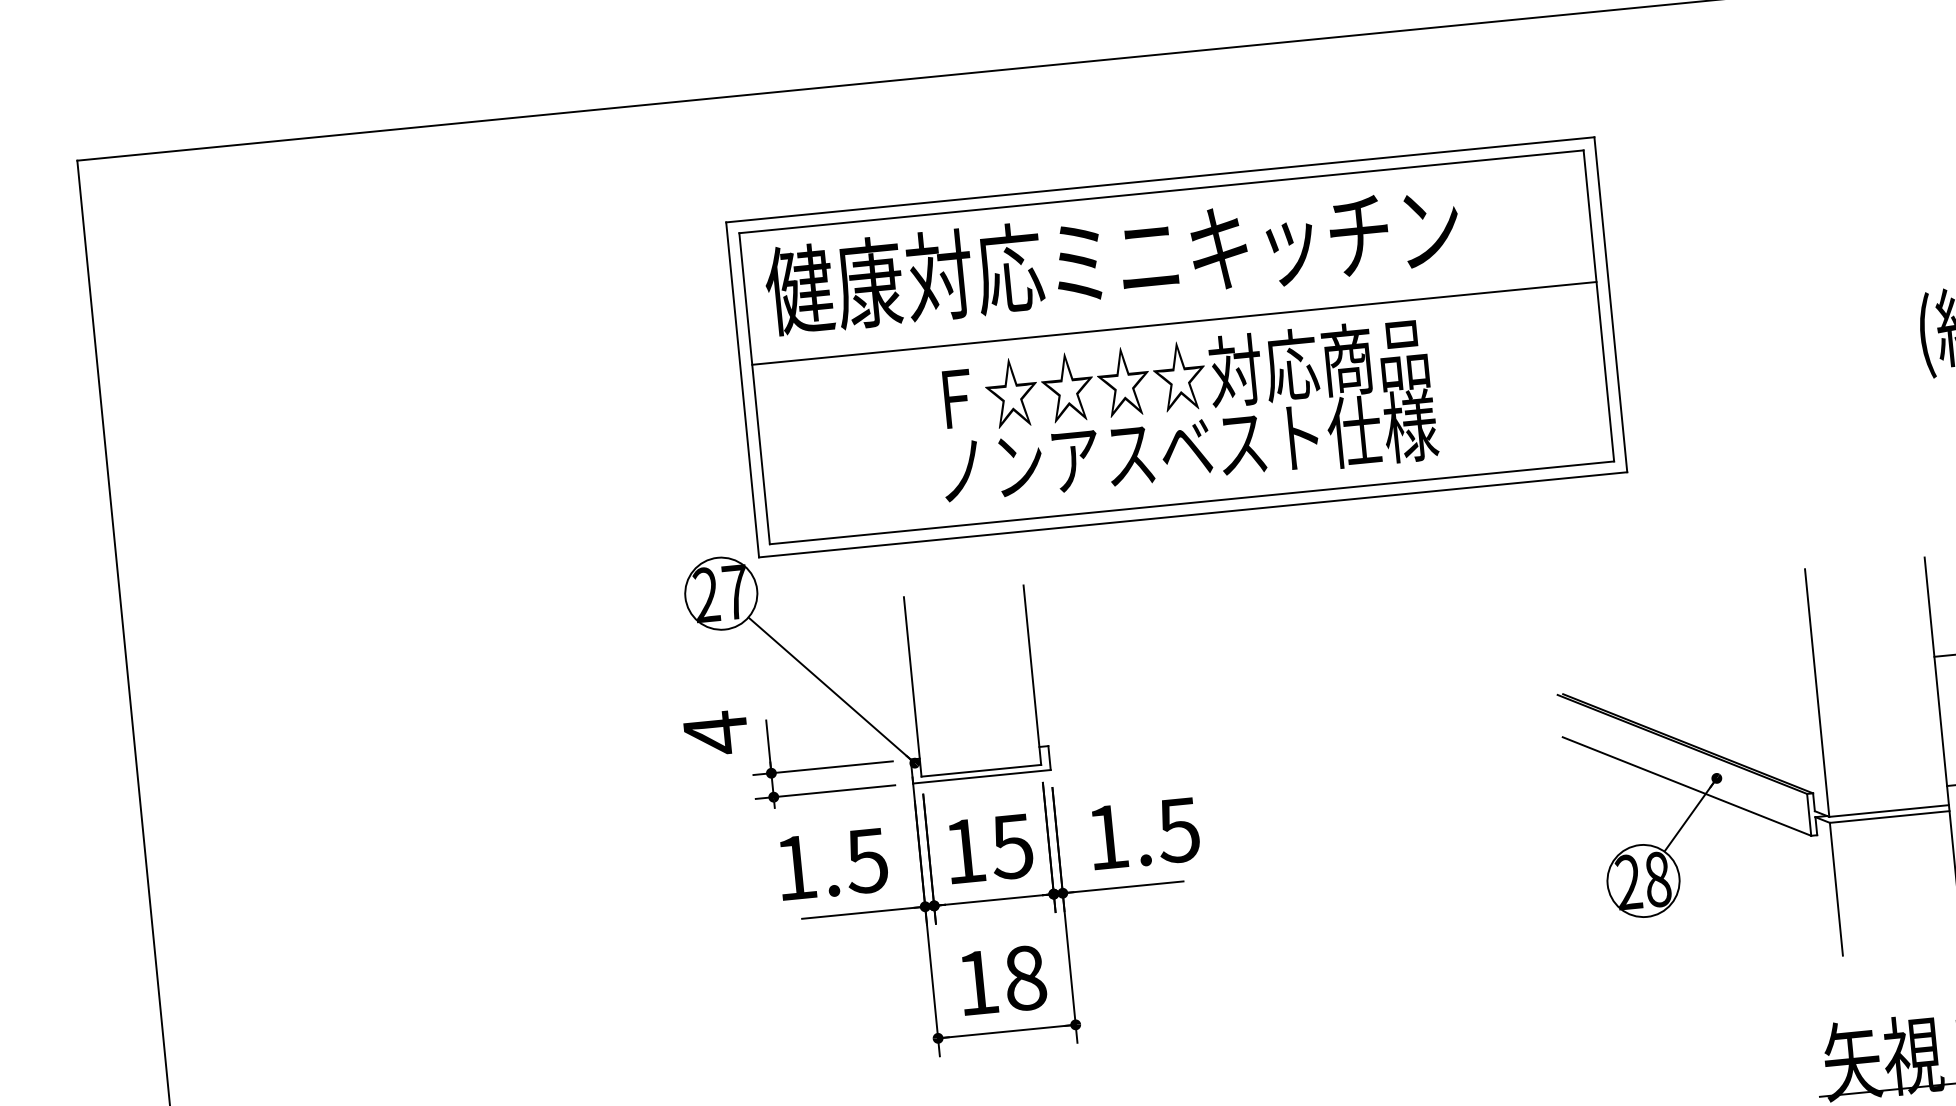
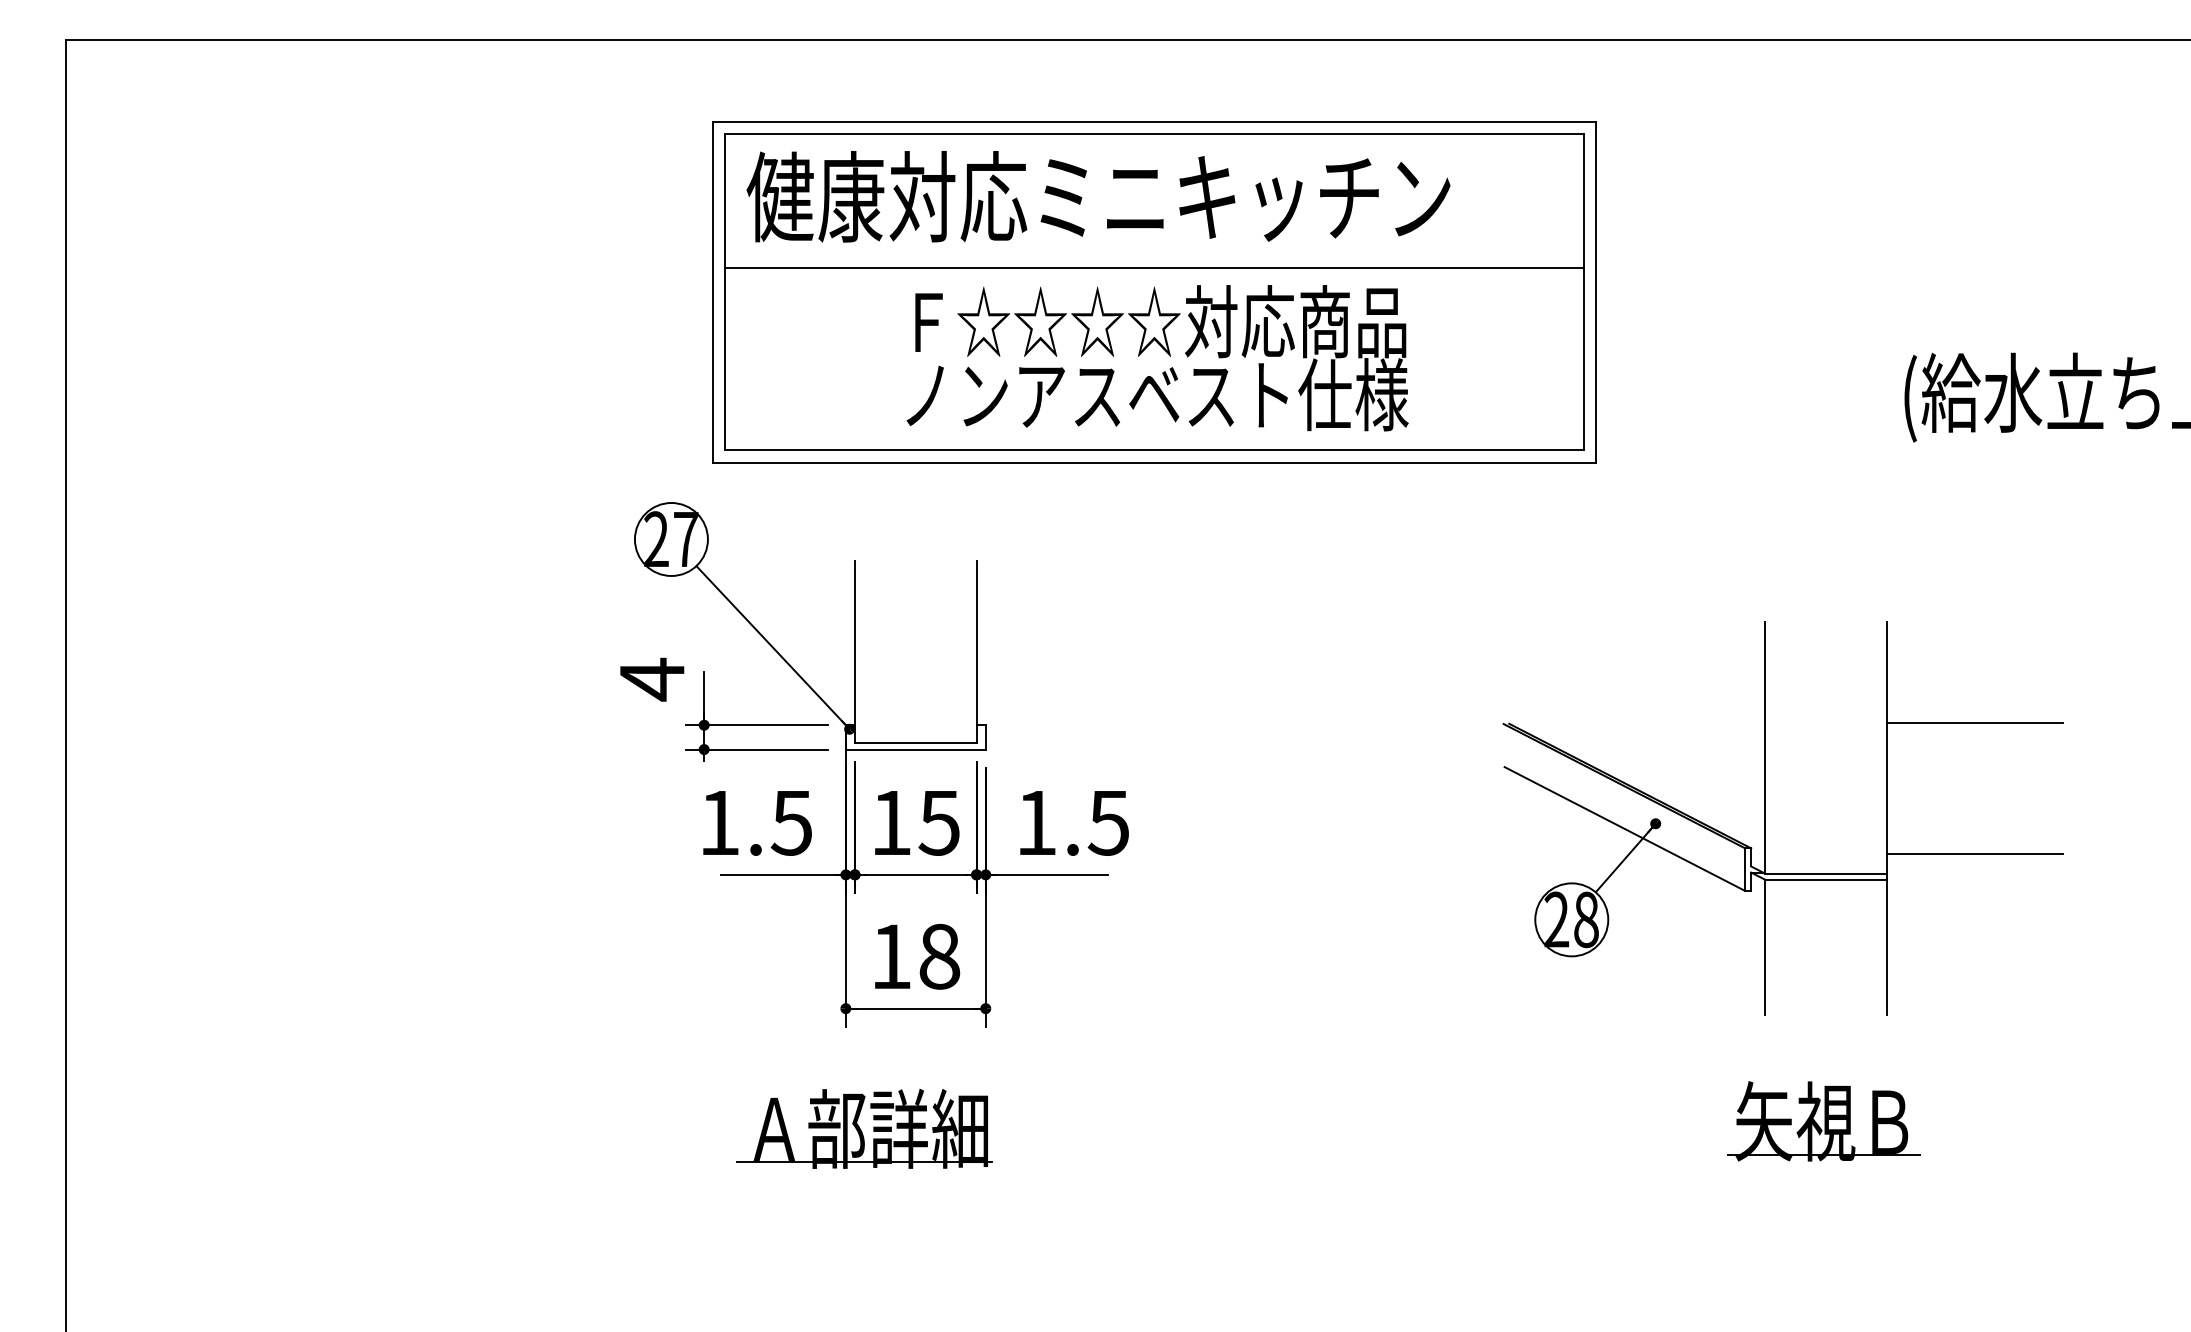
part: (1176, 347) -> (1154, 292), moved

